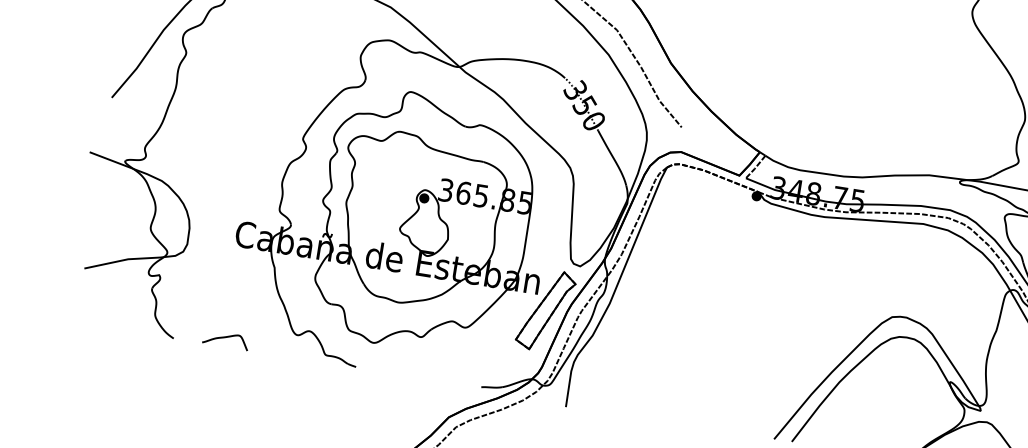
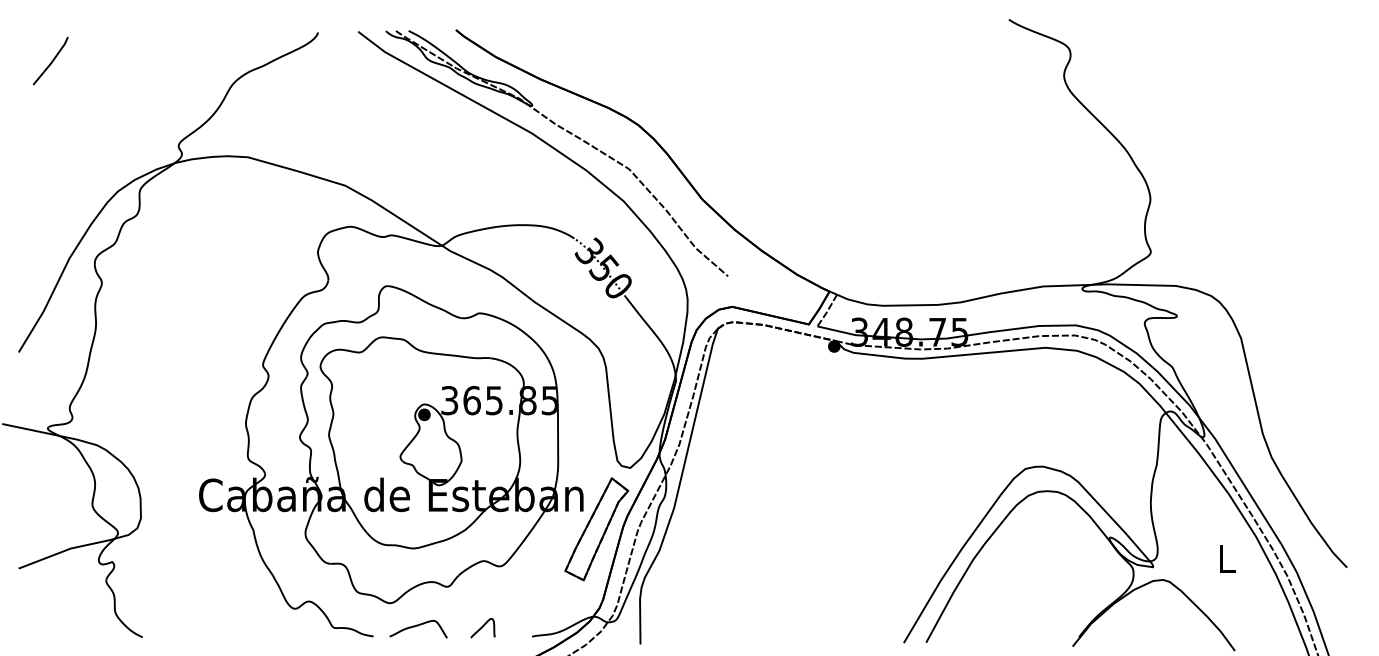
curve: (226, 338) -> (418, 626), moved
curve: (443, 374) -> (482, 628), added

